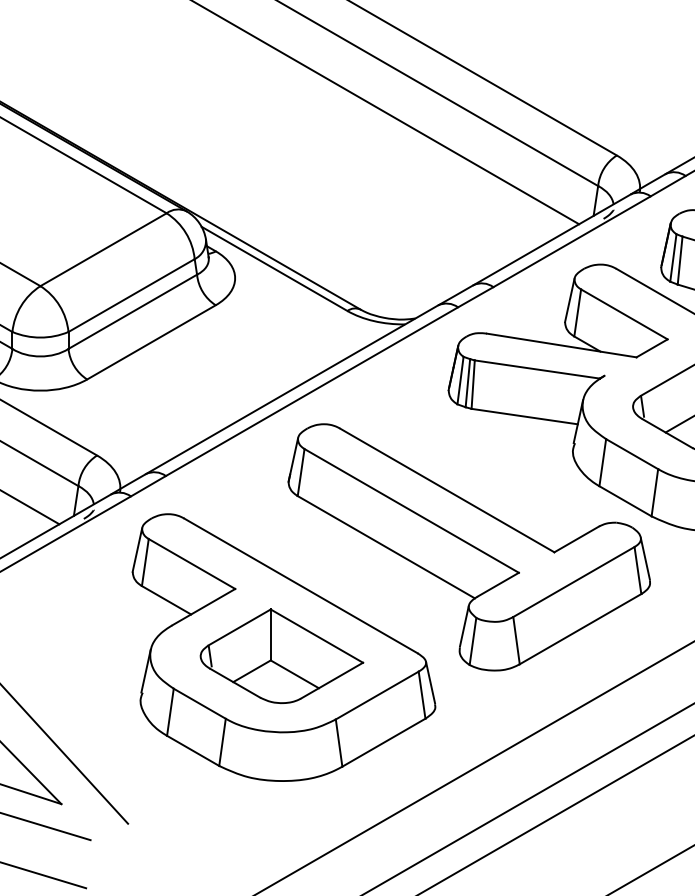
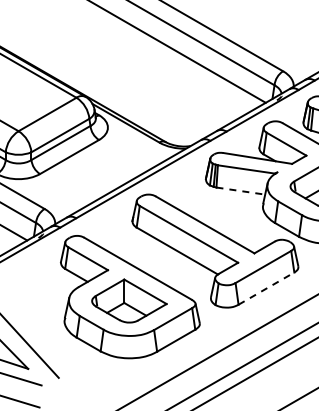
line: (524, 417) -> (240, 191), solid -> dashed
line: (580, 628) -> (266, 288), solid -> dashed

